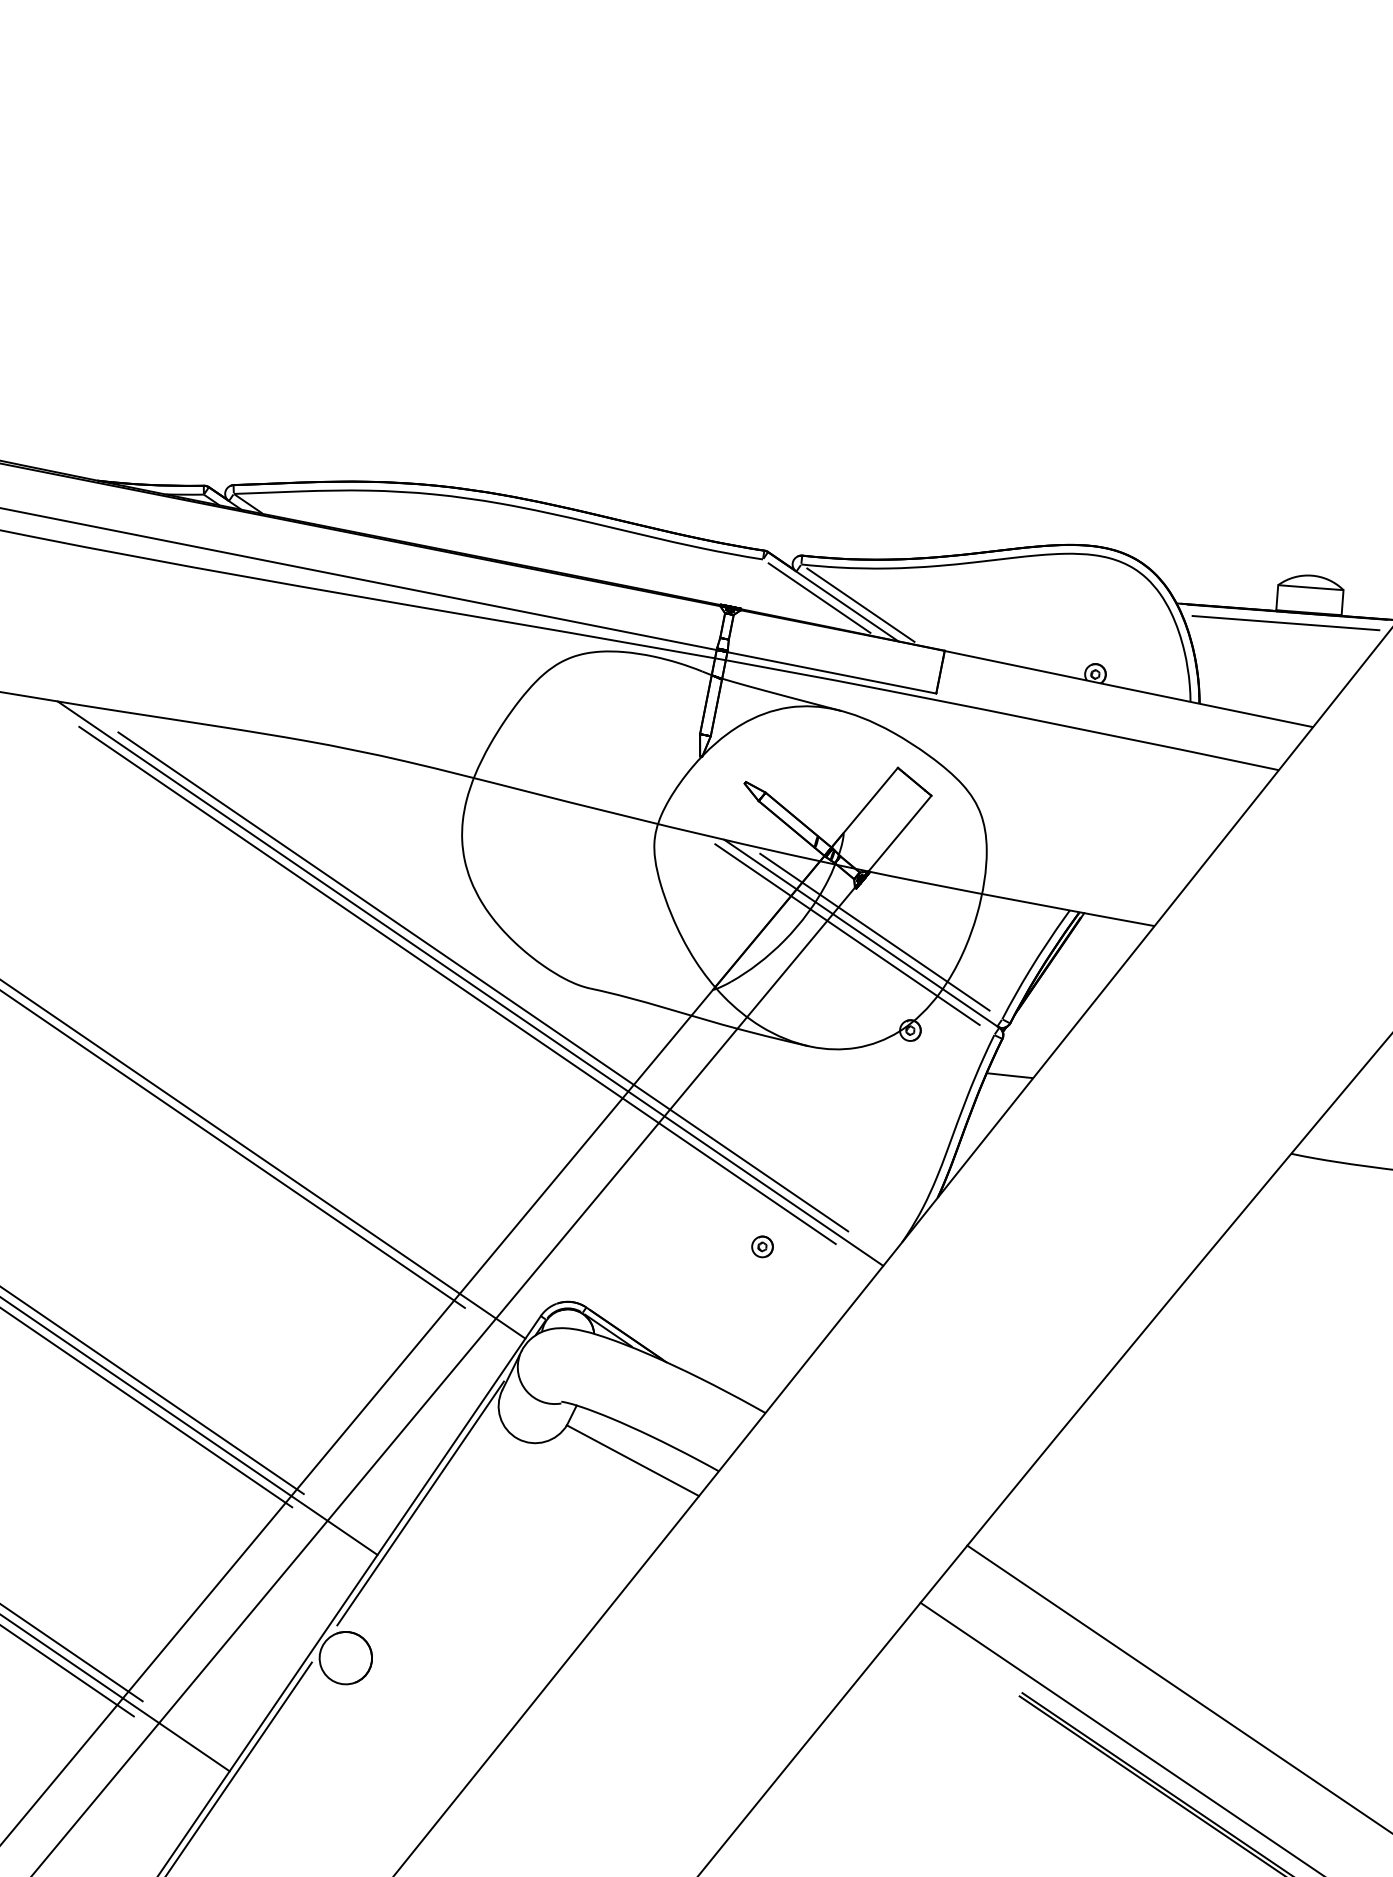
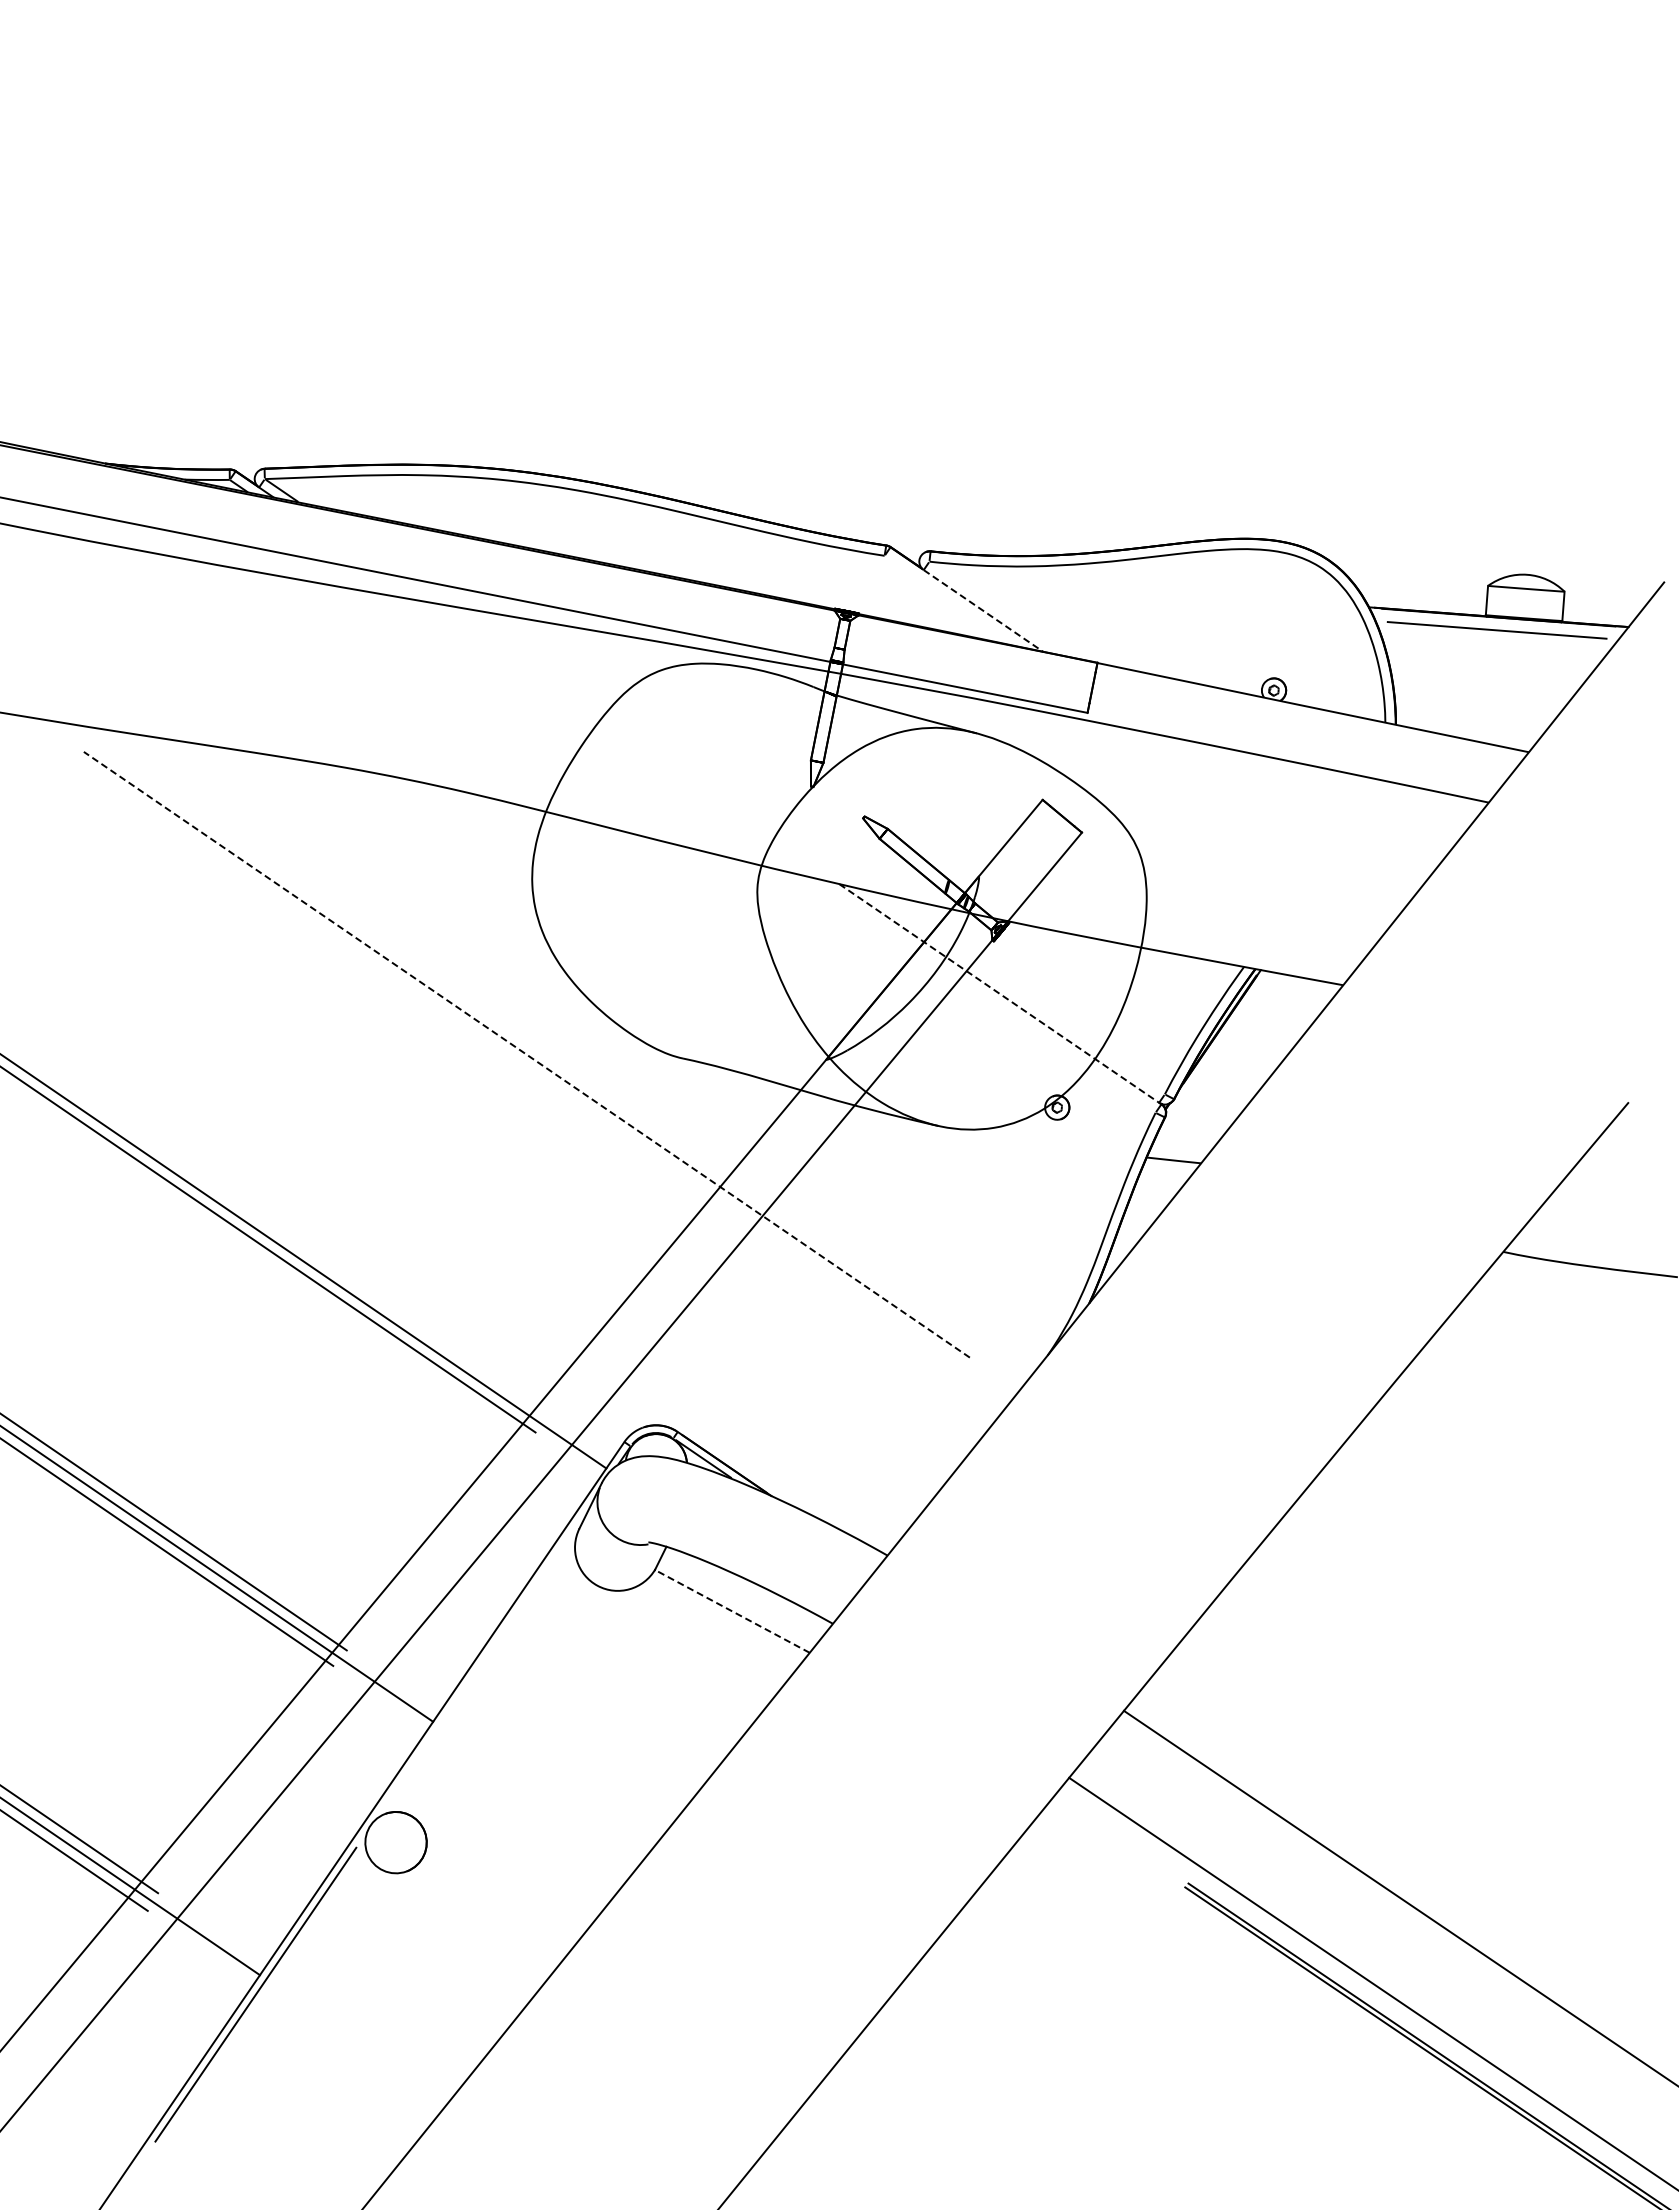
line: (819, 597) -> (950, 600), removed
line: (861, 605) -> (999, 609), removed
line: (847, 606) -> (983, 611), solid -> dashed
line: (874, 932) -> (1015, 992), removed
line: (861, 933) -> (999, 993), solid -> dashed
line: (847, 934) -> (983, 995), removed
line: (482, 981) -> (556, 1050), removed
line: (470, 983) -> (541, 1052), removed
line: (457, 985) -> (526, 1054), solid -> dashed
part: (762, 1246) -> (884, 1360), removed
line: (633, 1460) -> (732, 1611), solid -> dashed
line: (420, 1503) -> (483, 1661), removed

